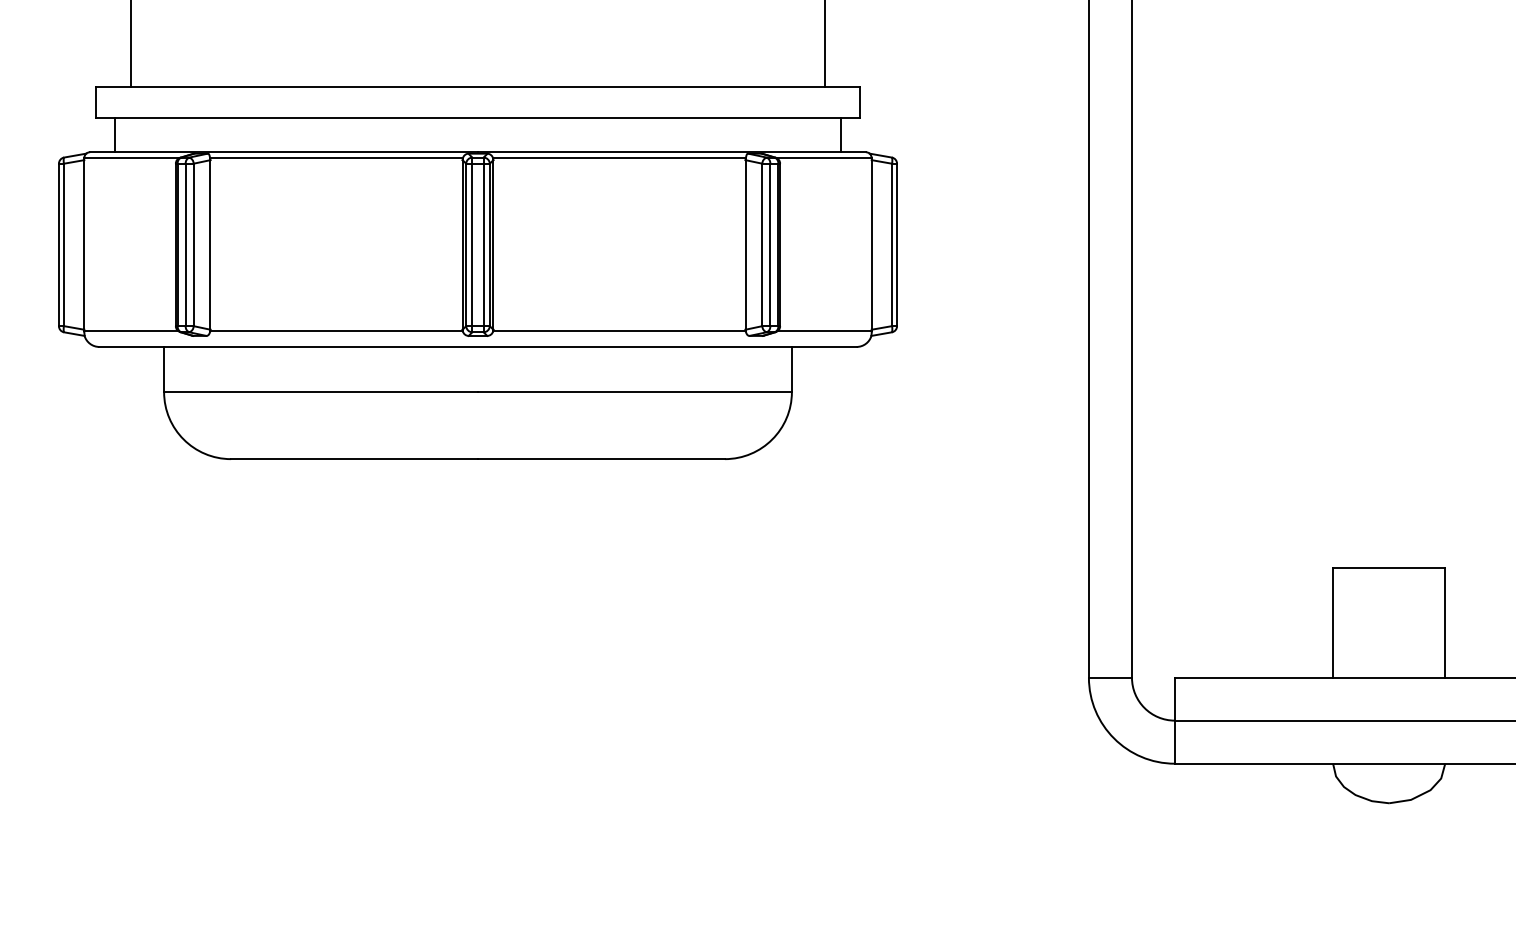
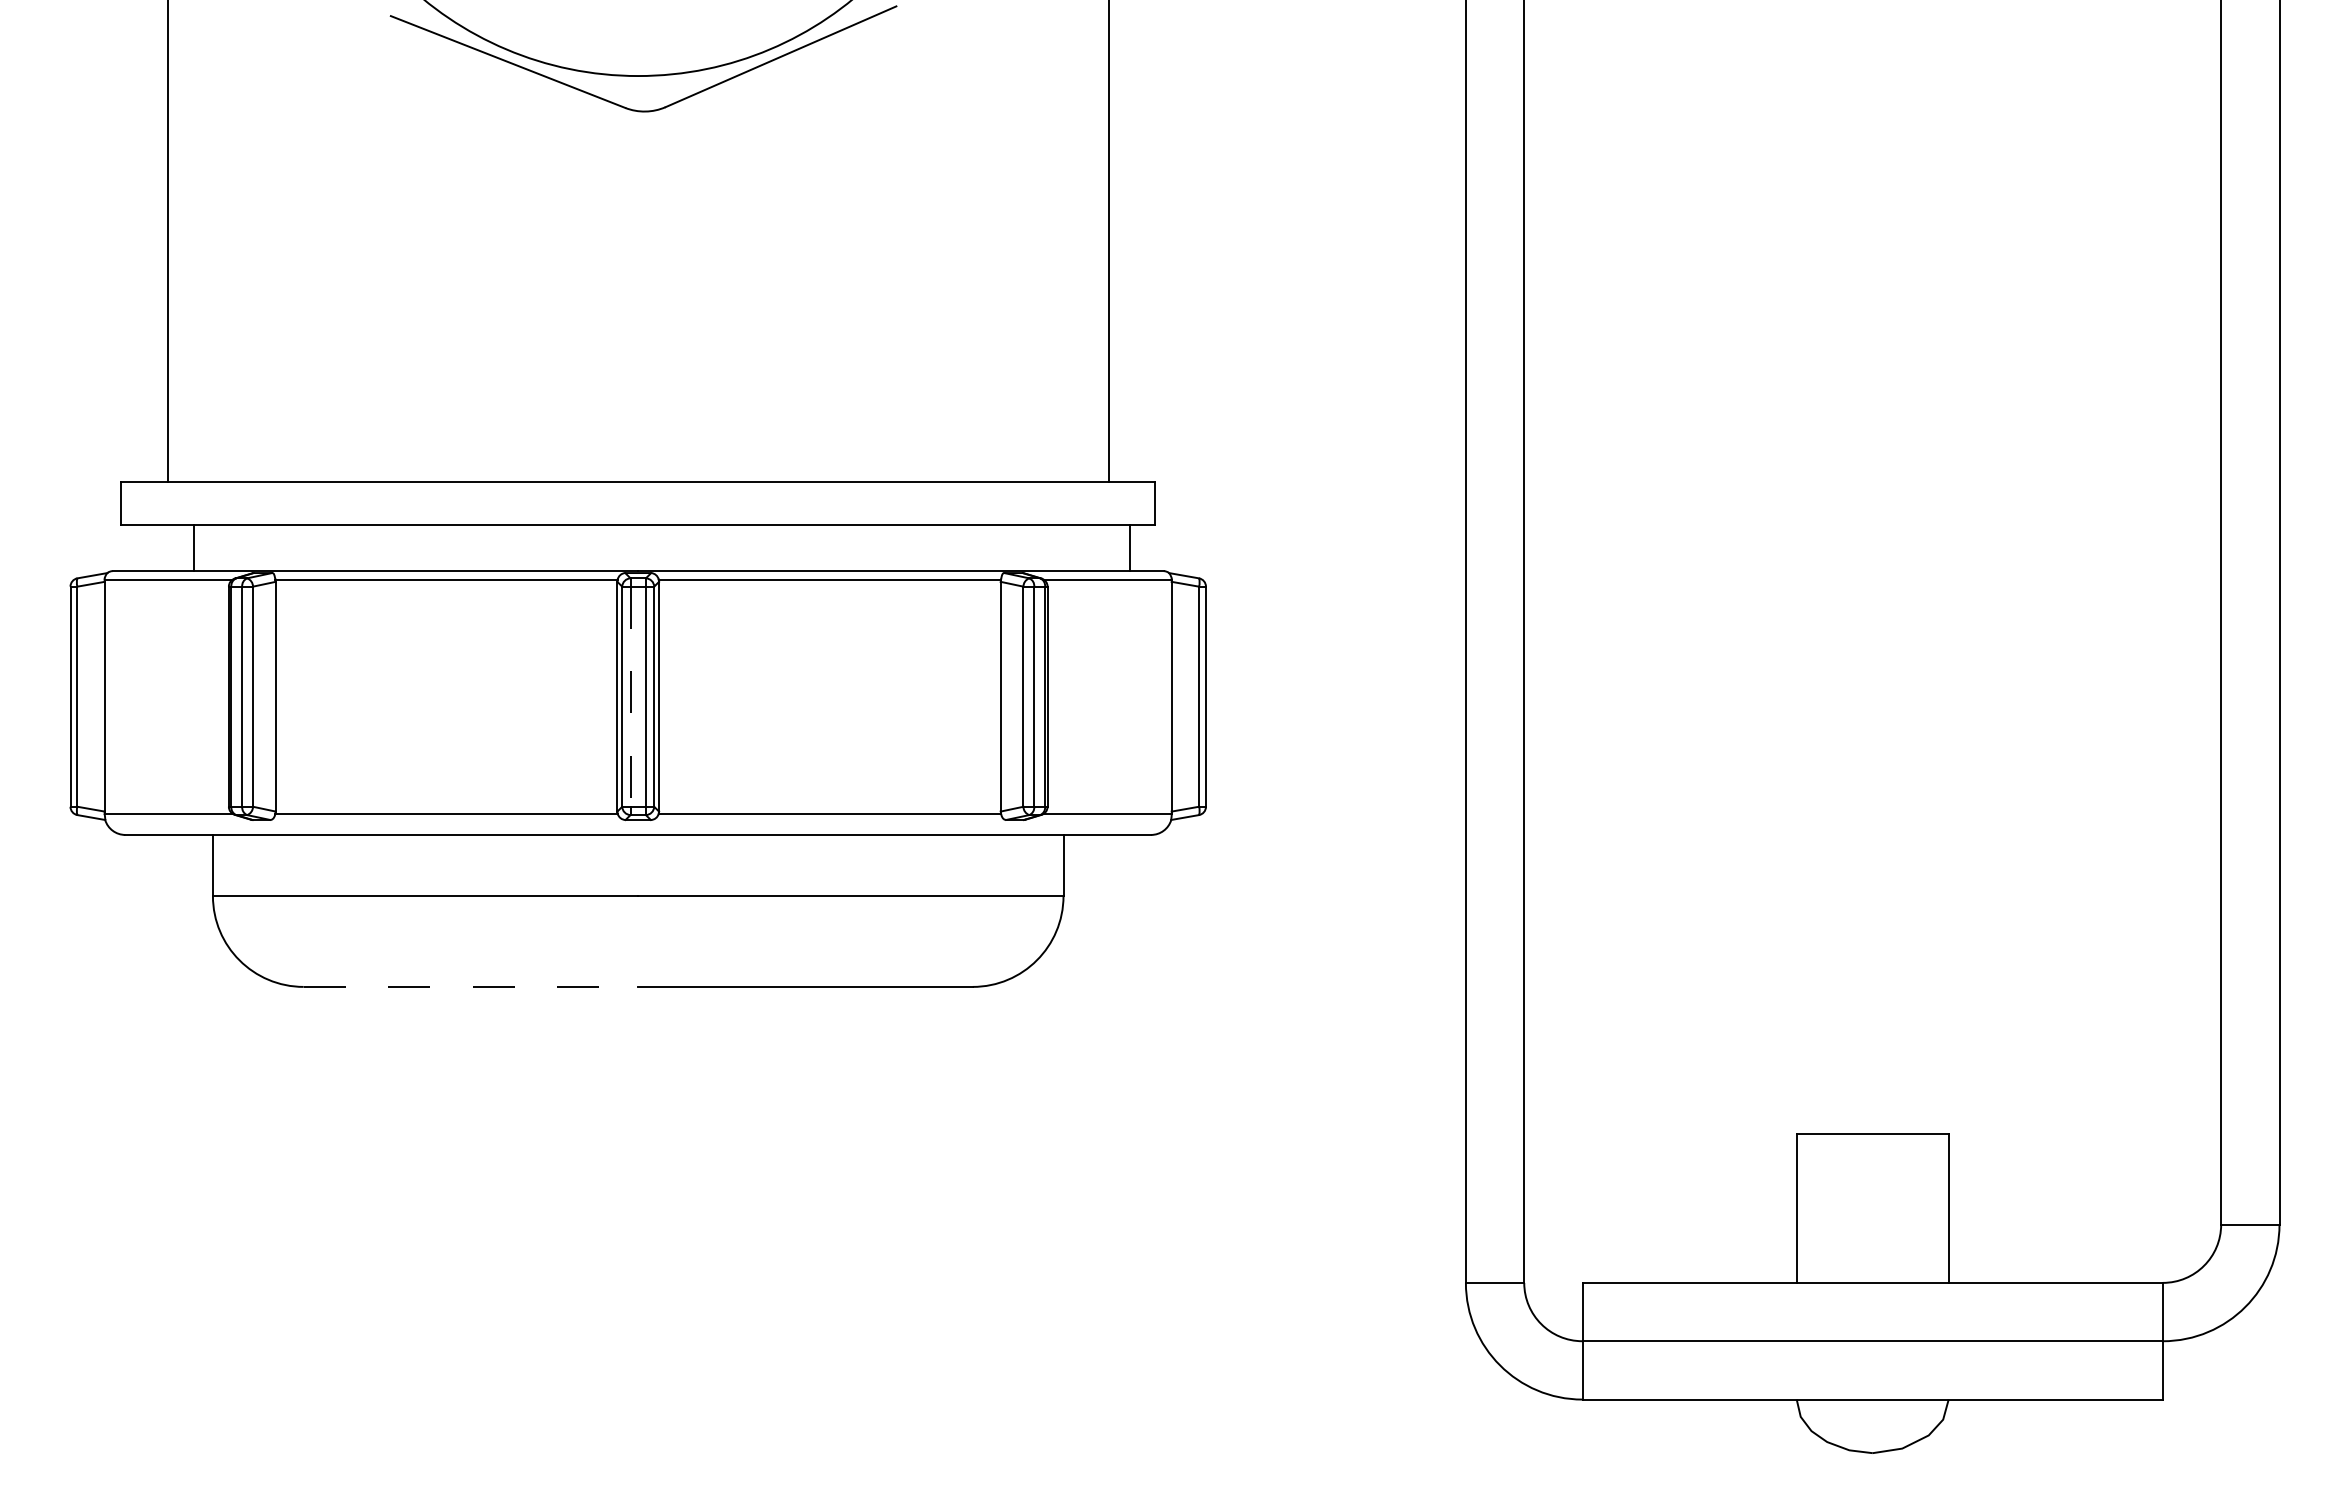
line: (115, 134) -> (194, 547), moved
line: (472, 245) -> (630, 697), solid -> dashed
line: (354, 458) -> (471, 986), solid -> dashed

